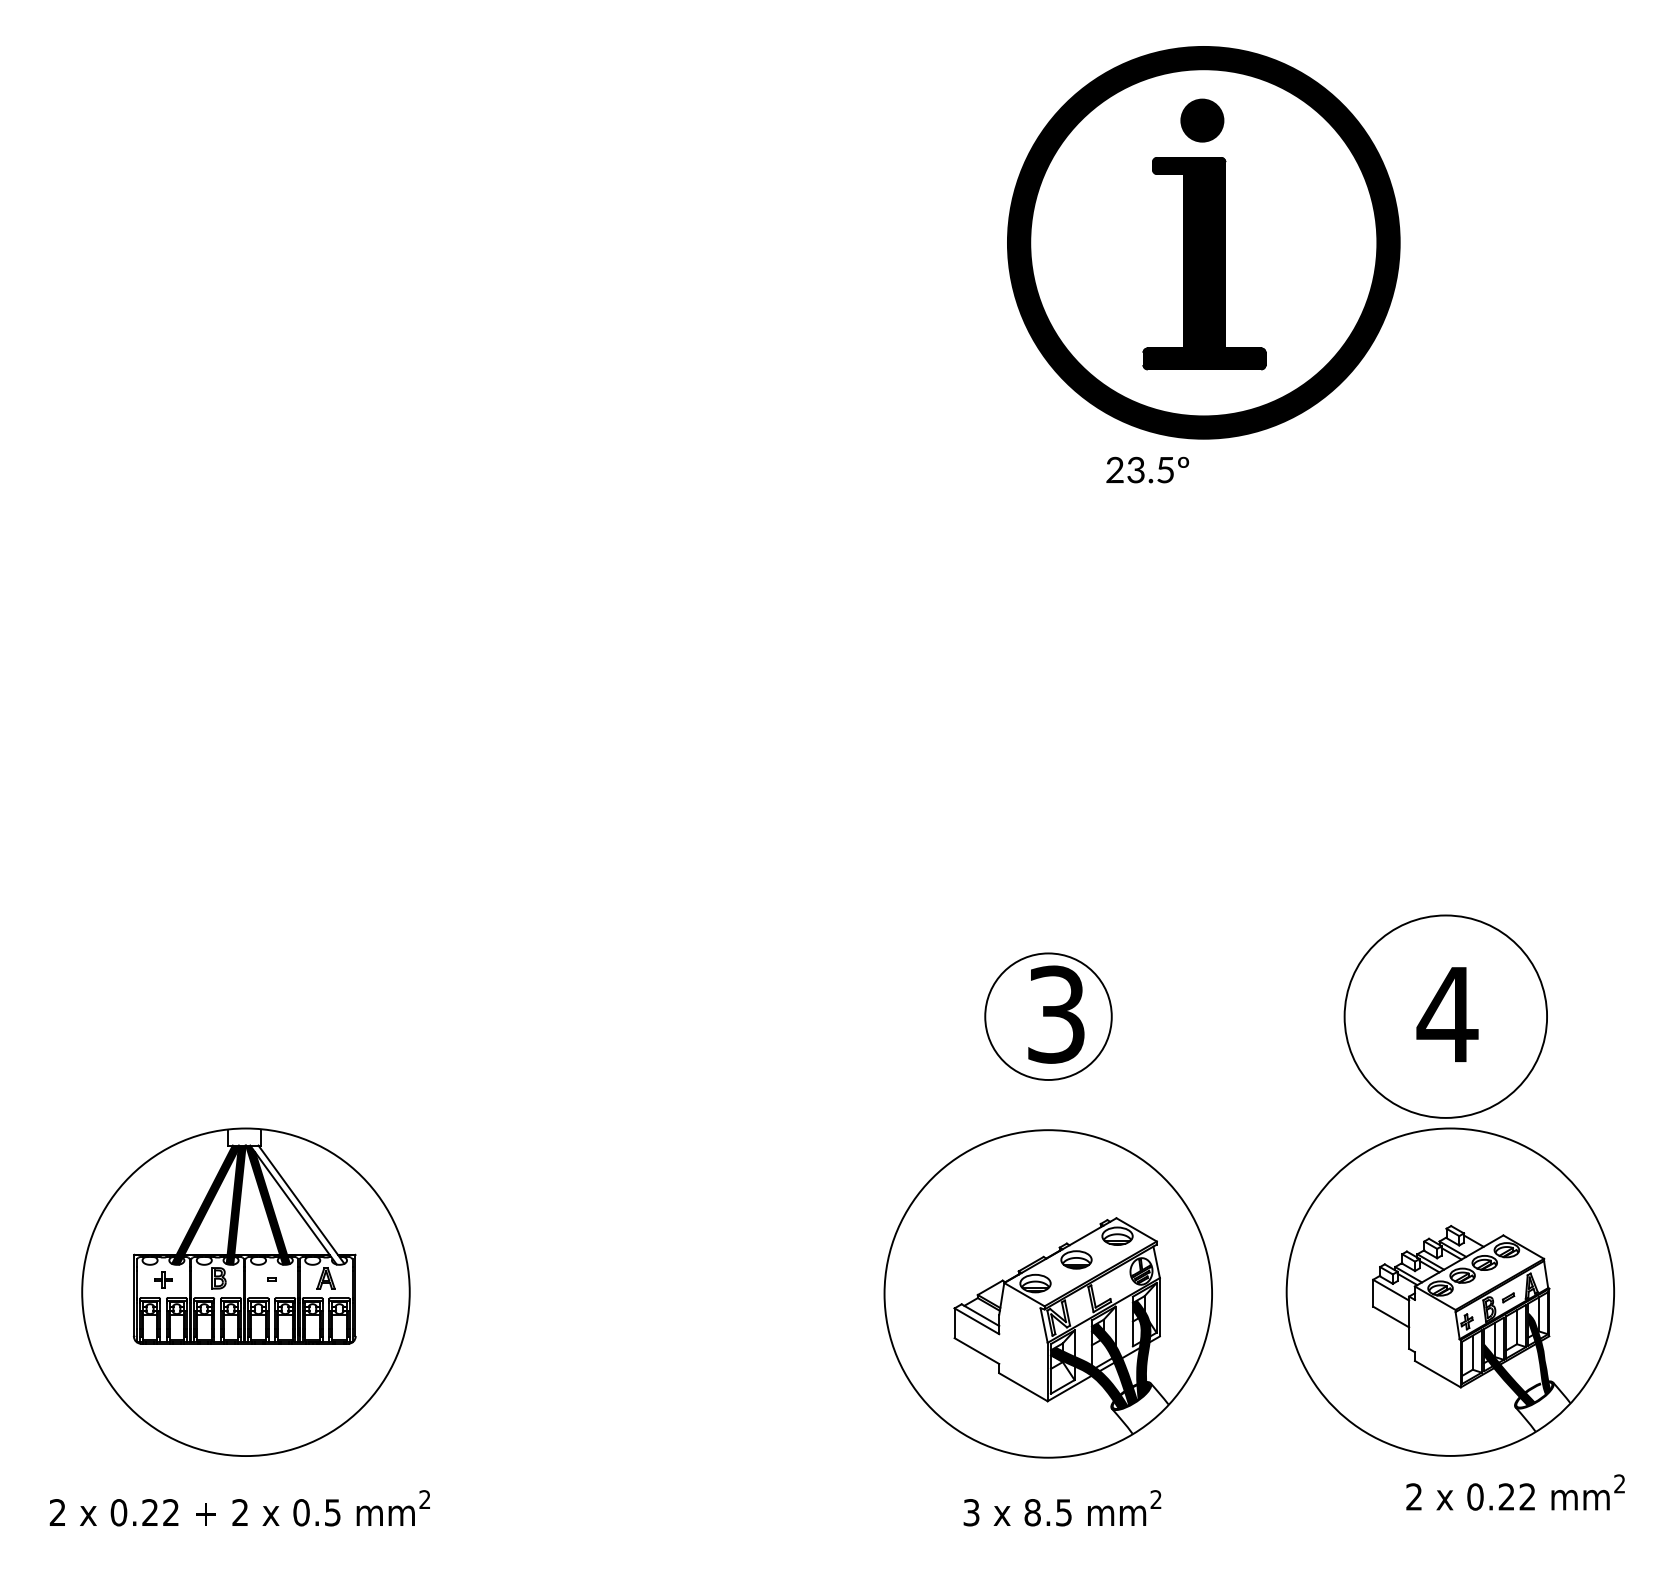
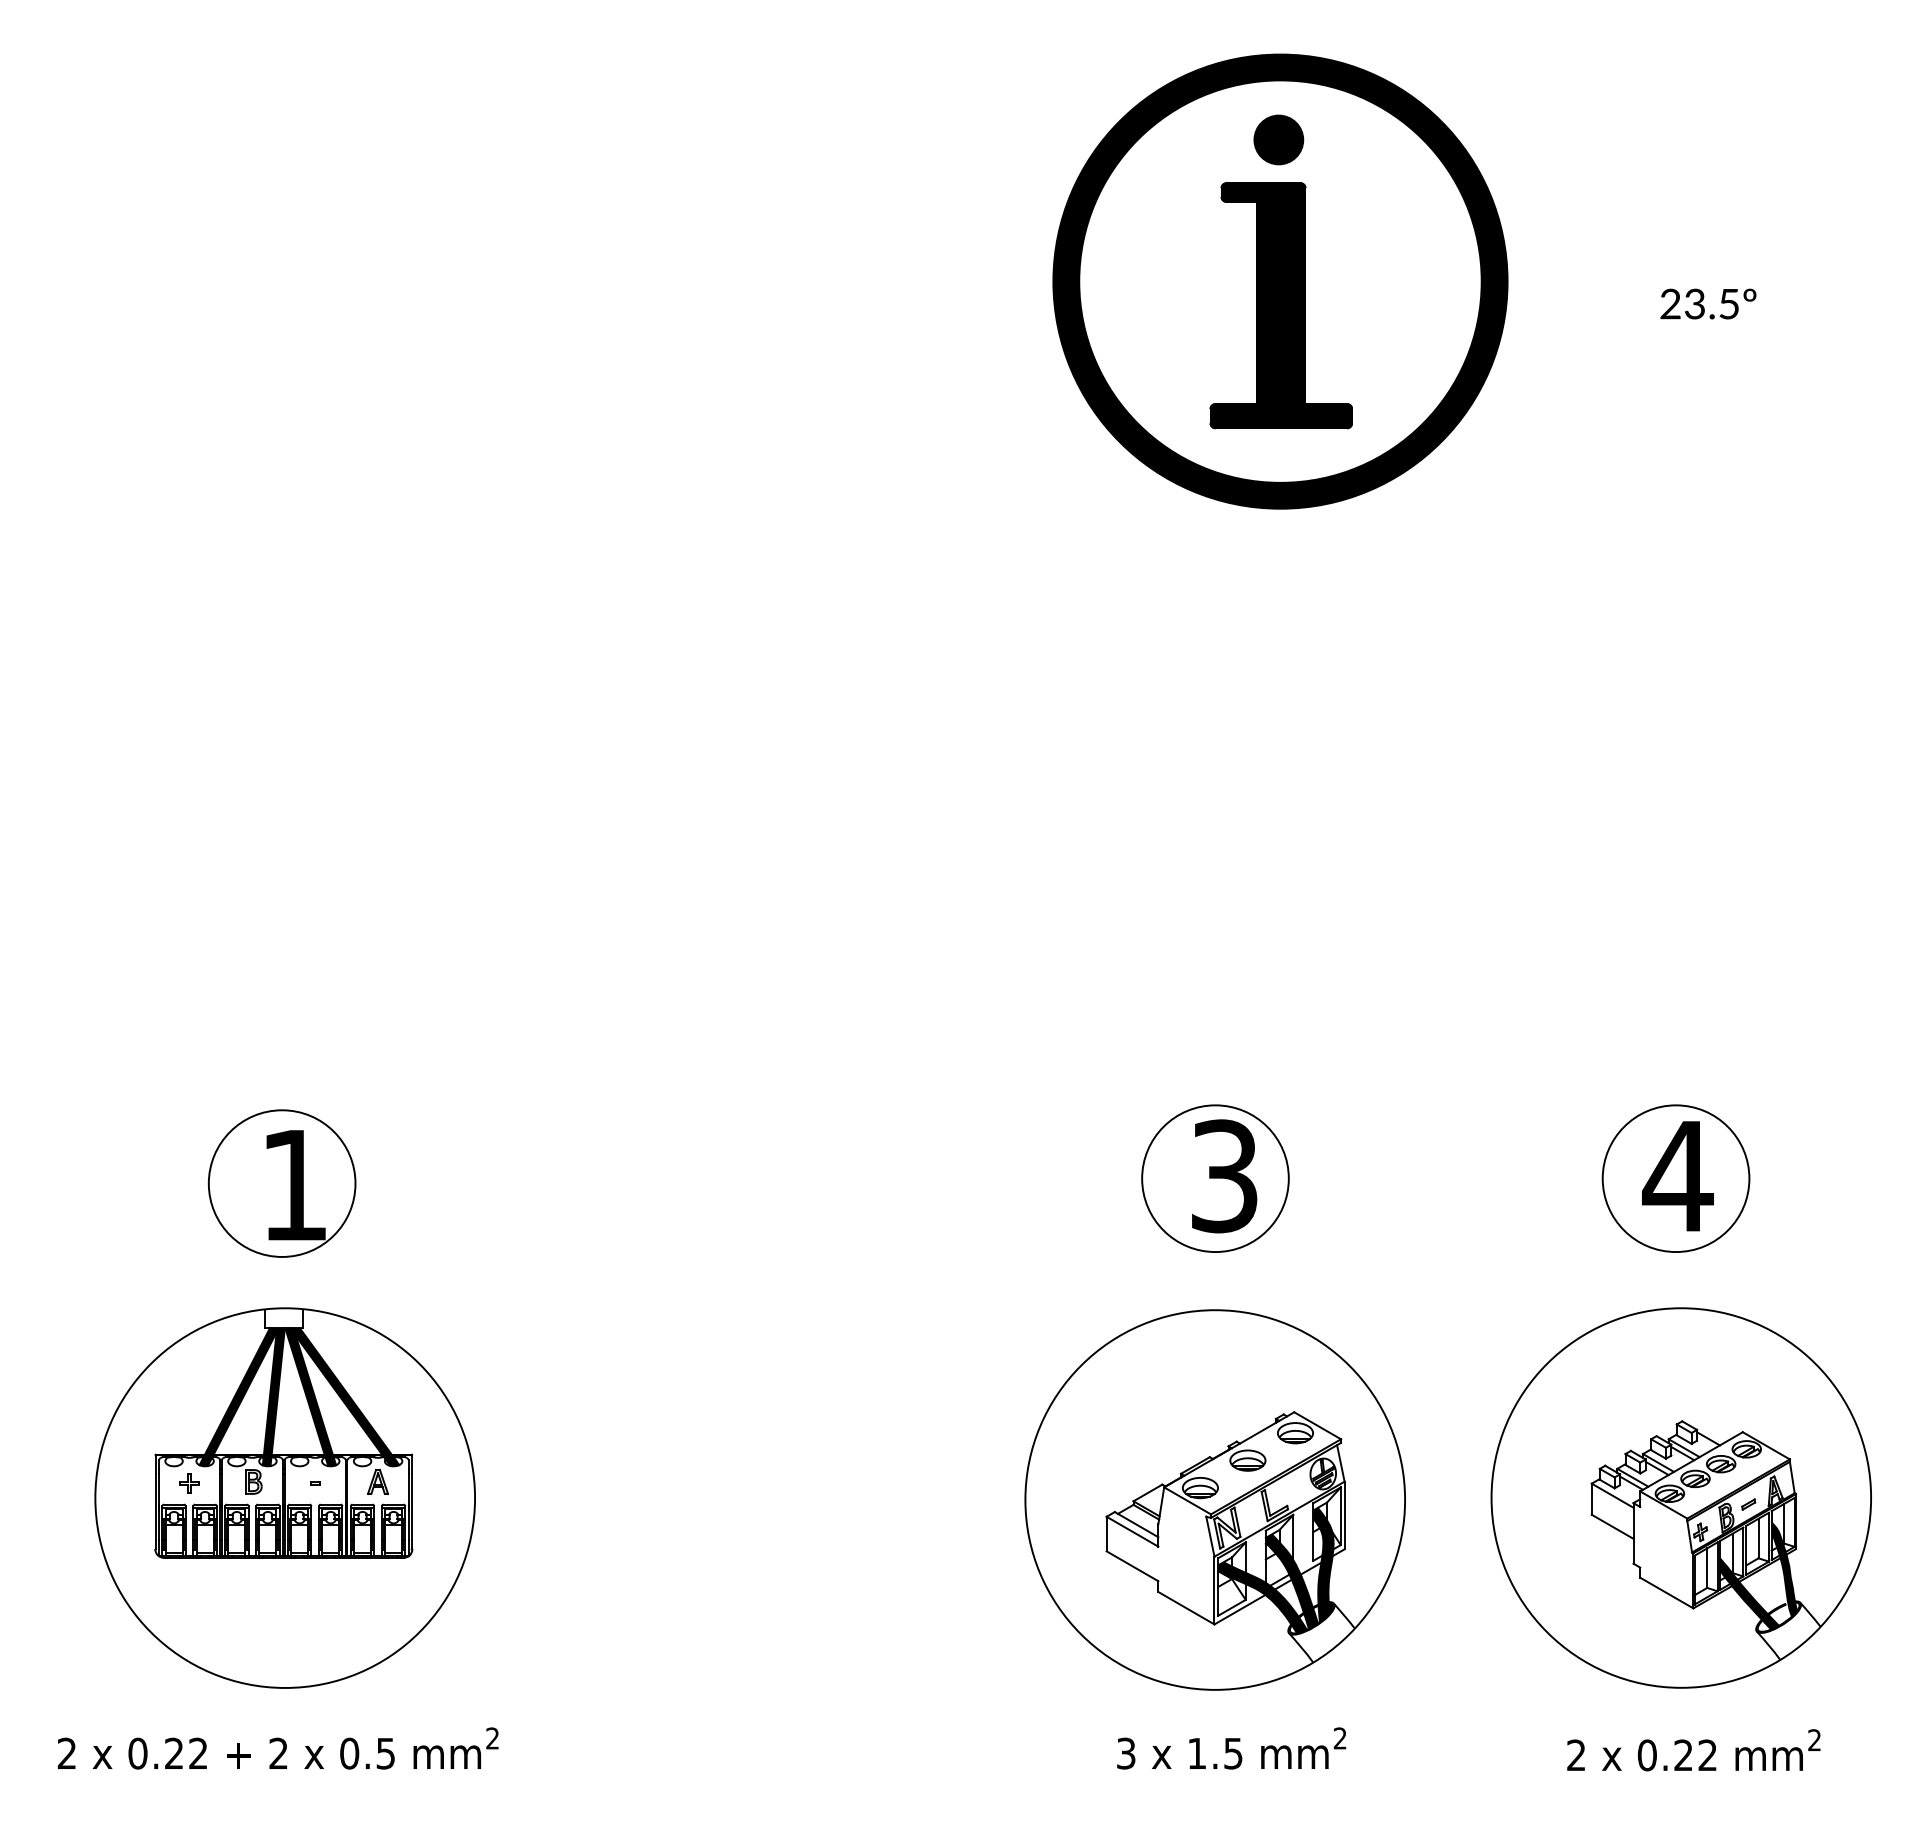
part: (1203, 242) -> (1280, 281), moved
text: (1147, 469) -> (1708, 303), moved
circle: (1445, 1016) -> (1675, 1178), size x0.62
part: (242, 1020) -> (281, 1183), added
fill: (297, 1205) -> (344, 1397), added
text: (1515, 1492) -> (1693, 1750), moved
text: (1032, 1512) -> (1196, 1753), 8.5 -> 1.5

